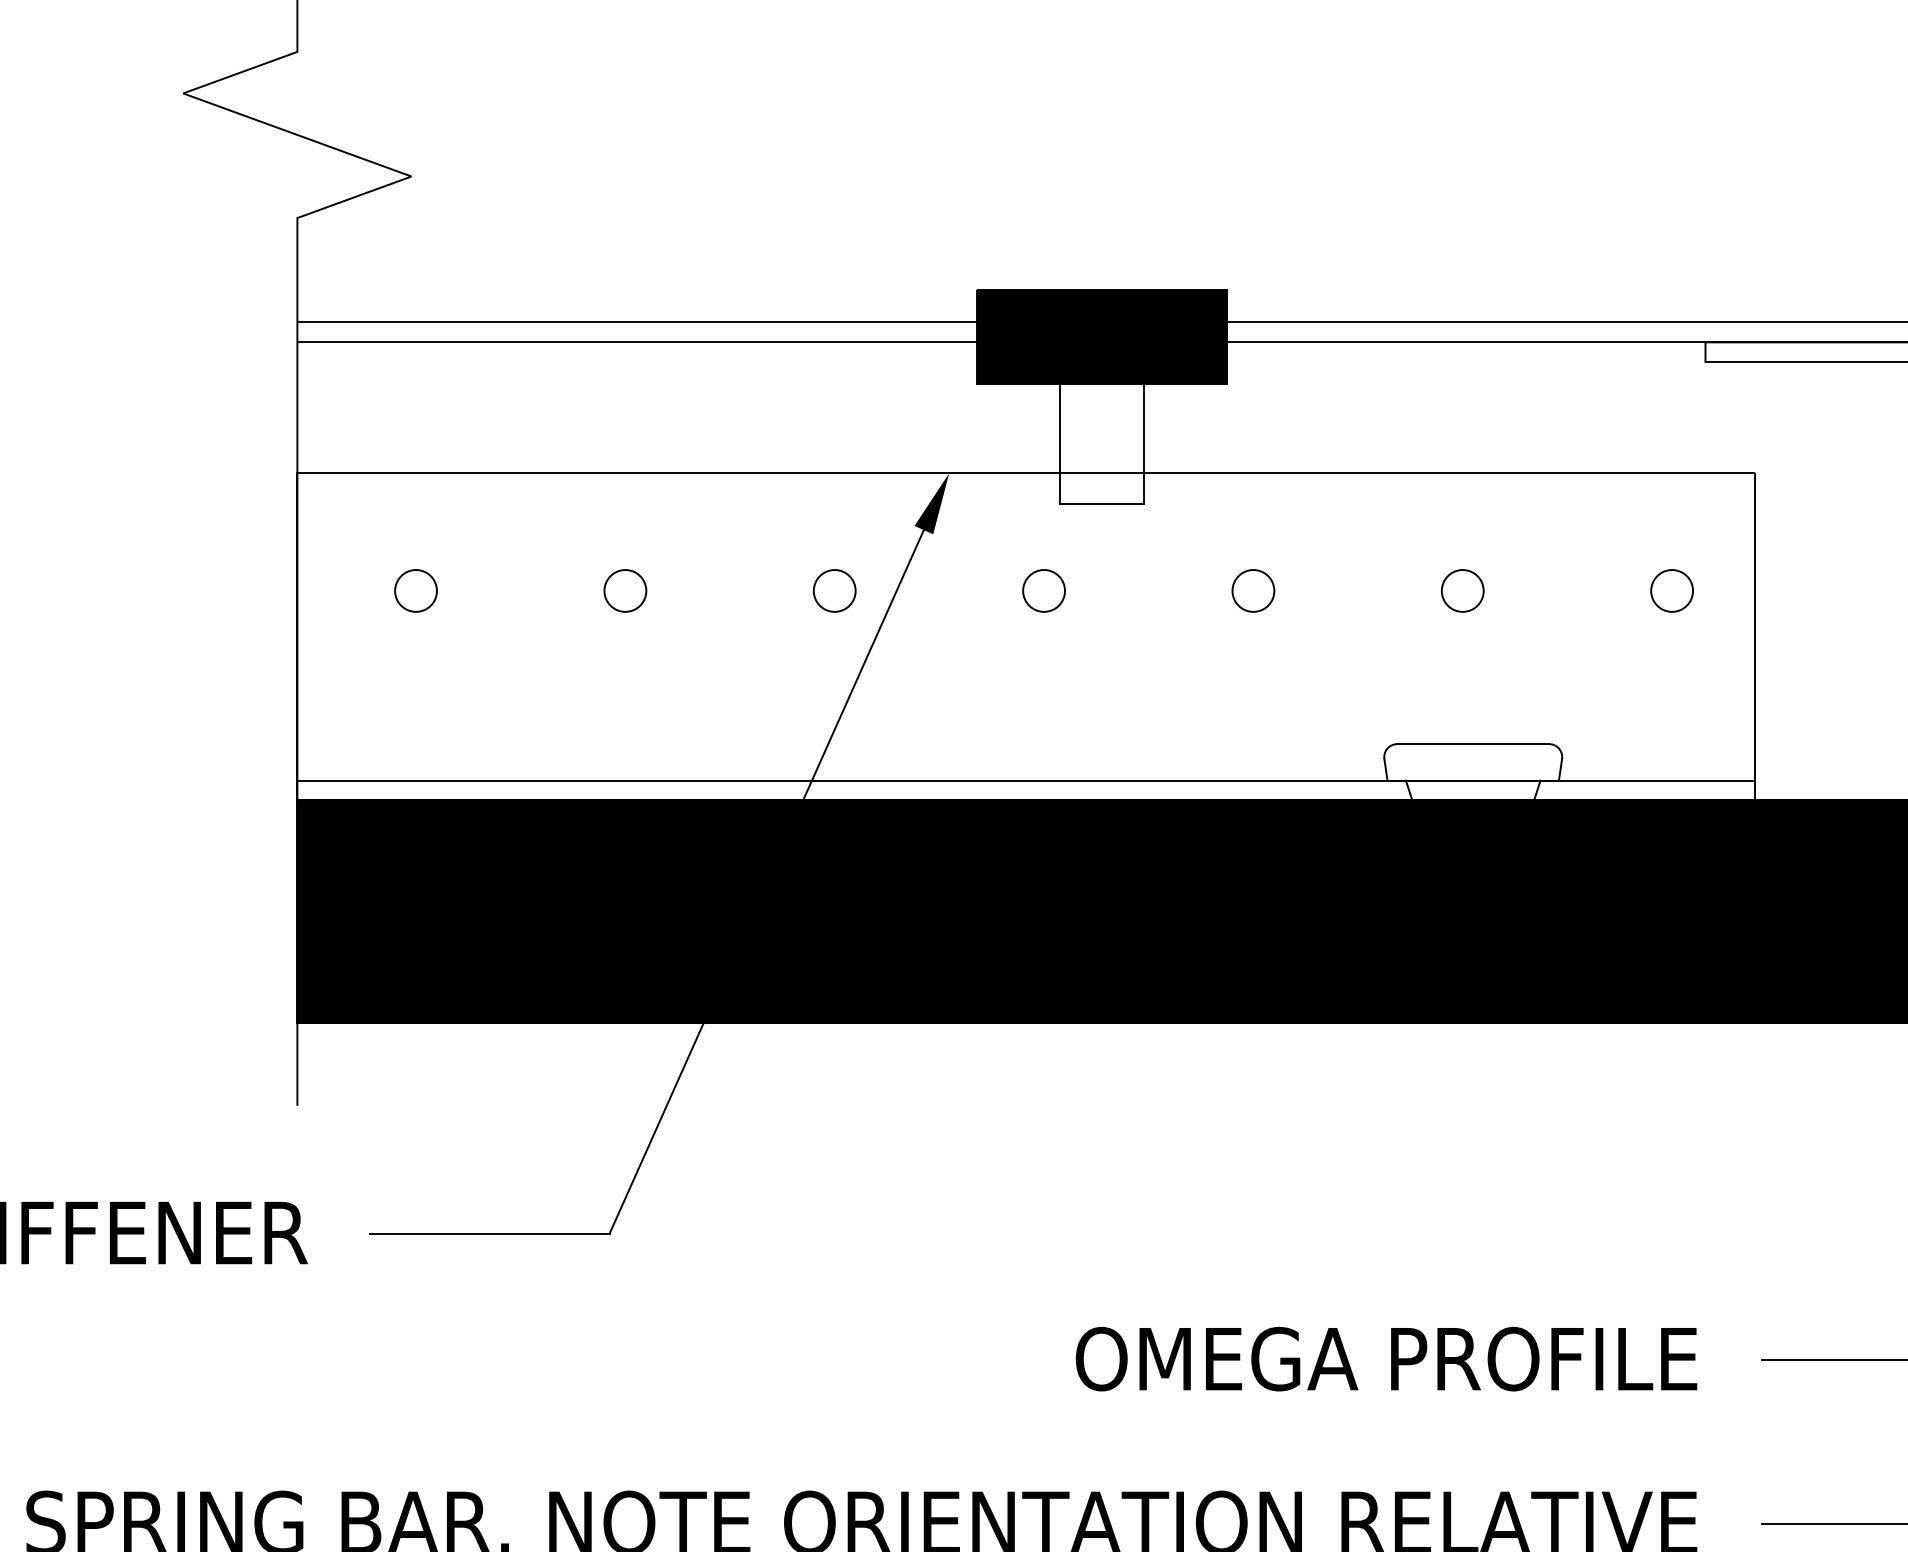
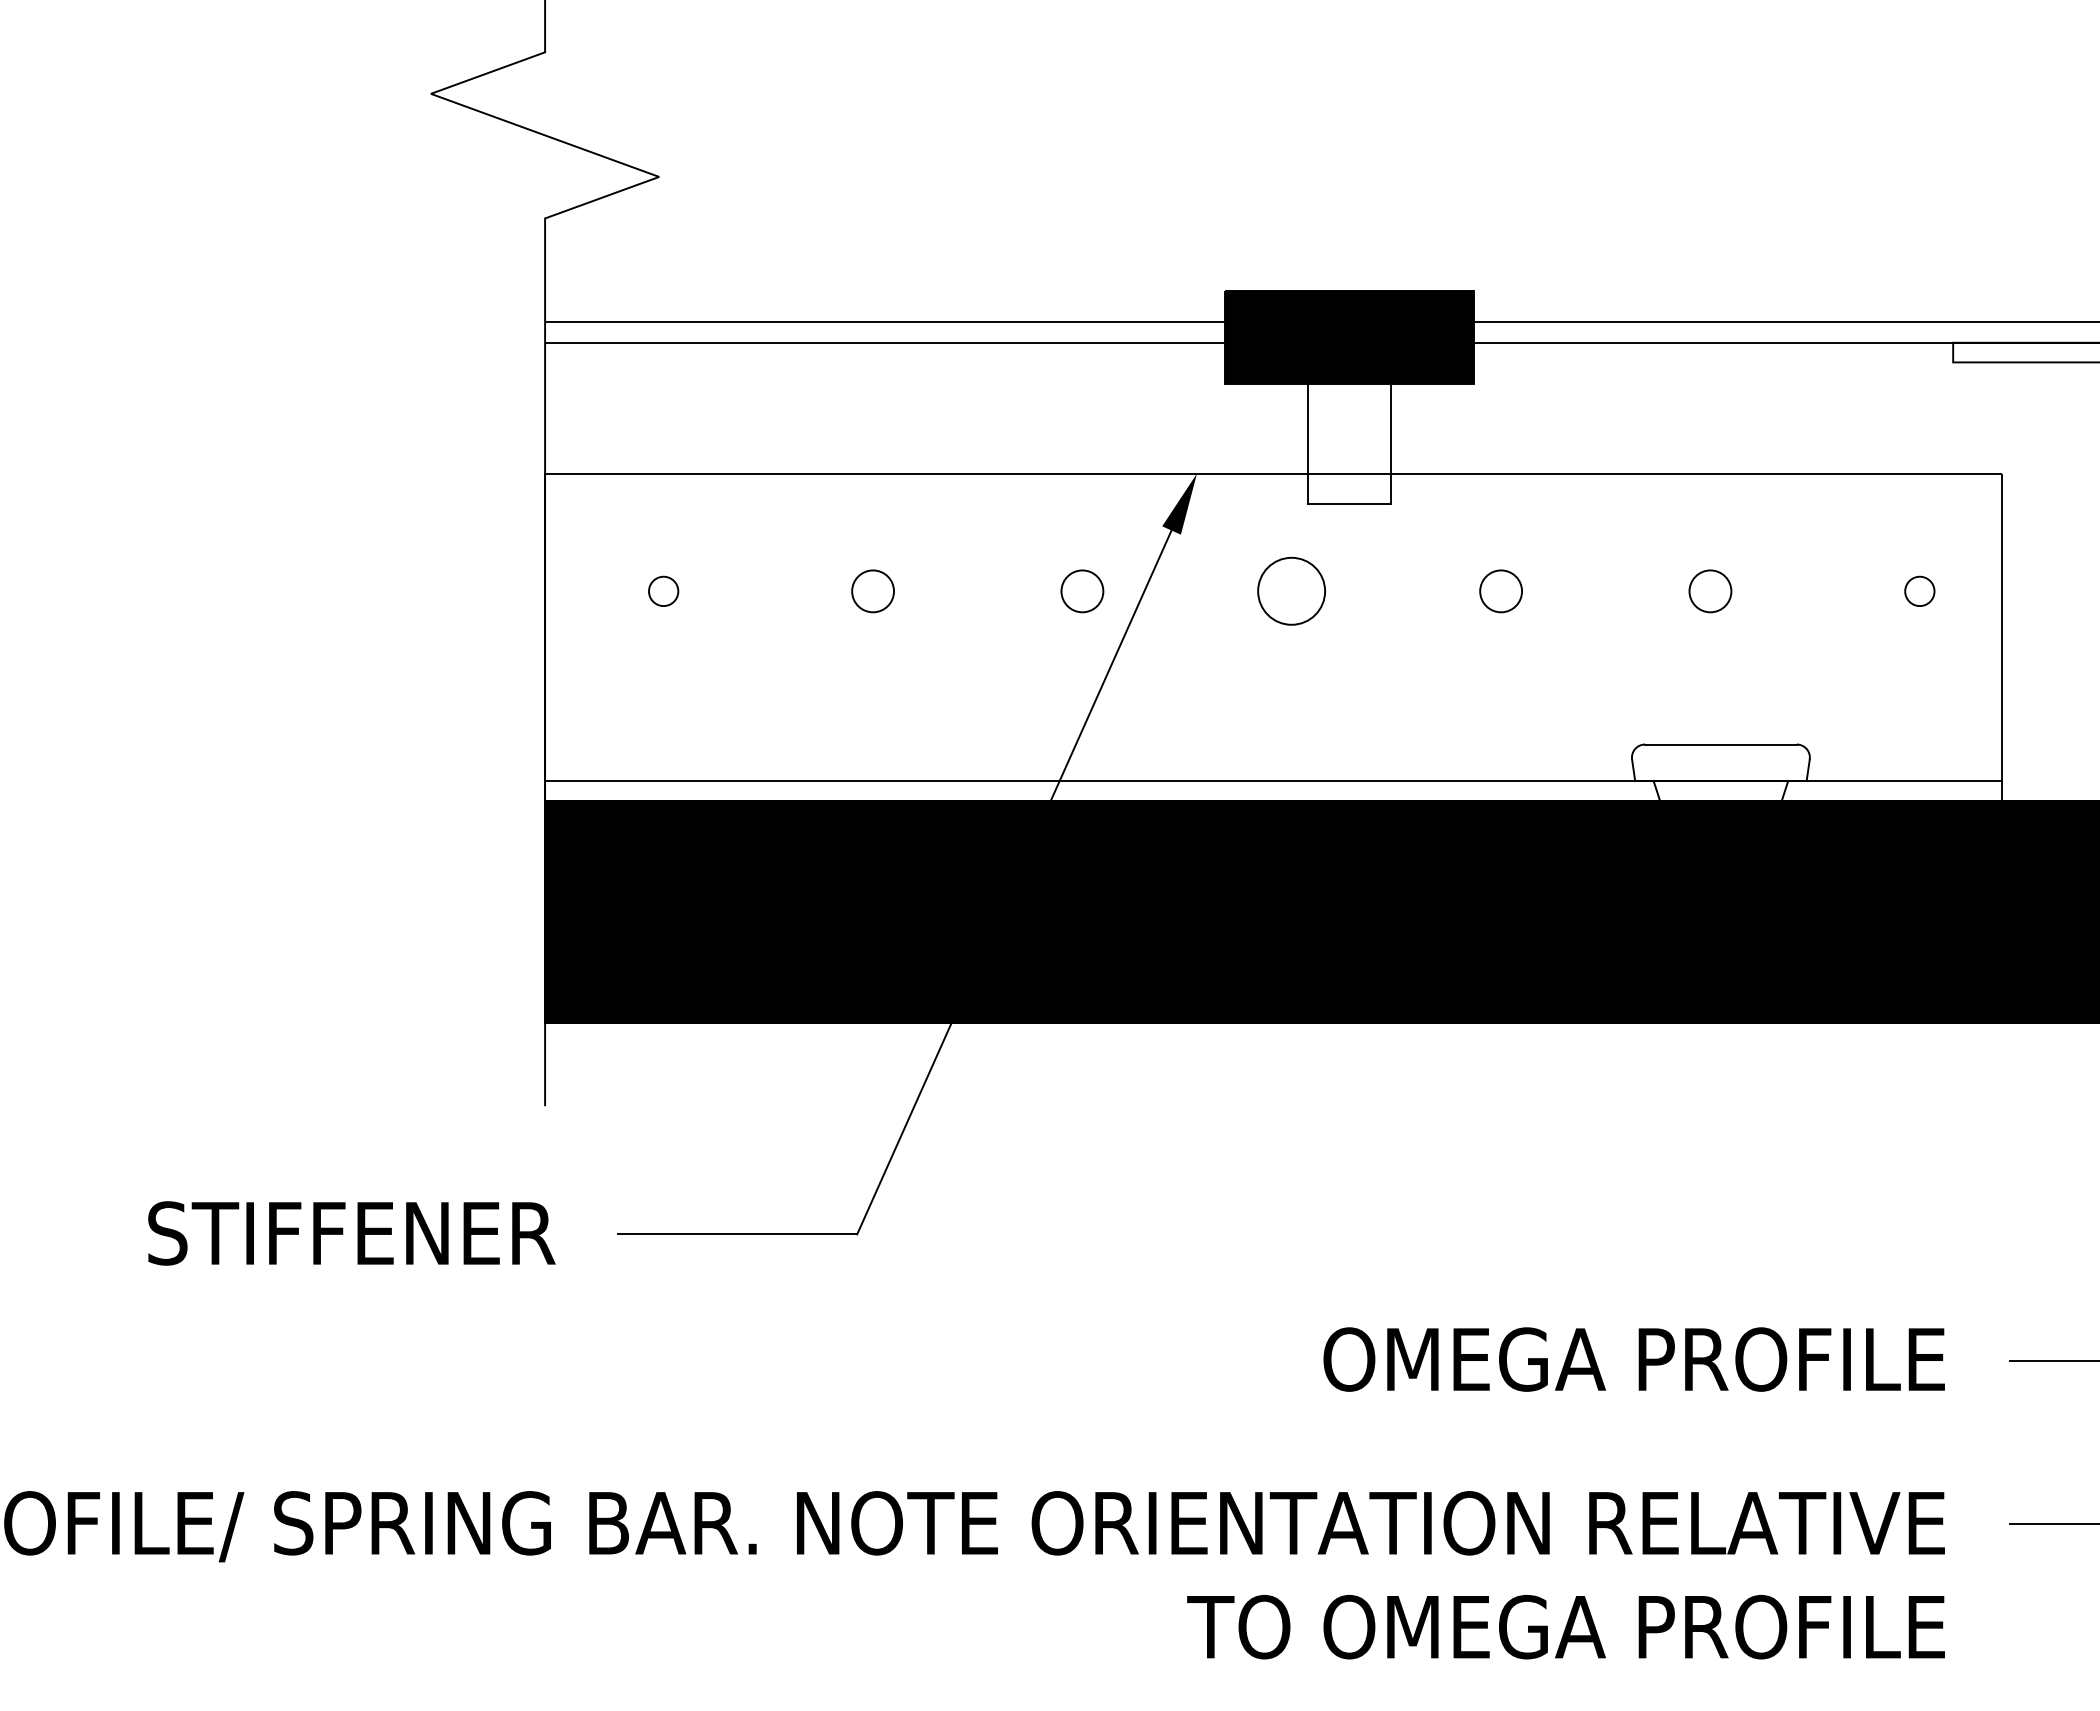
circle: (415, 591) -> (663, 591), size x0.7
circle: (1043, 591) -> (1291, 591), size x1.6
circle: (1671, 591) -> (1919, 591), size x0.7

